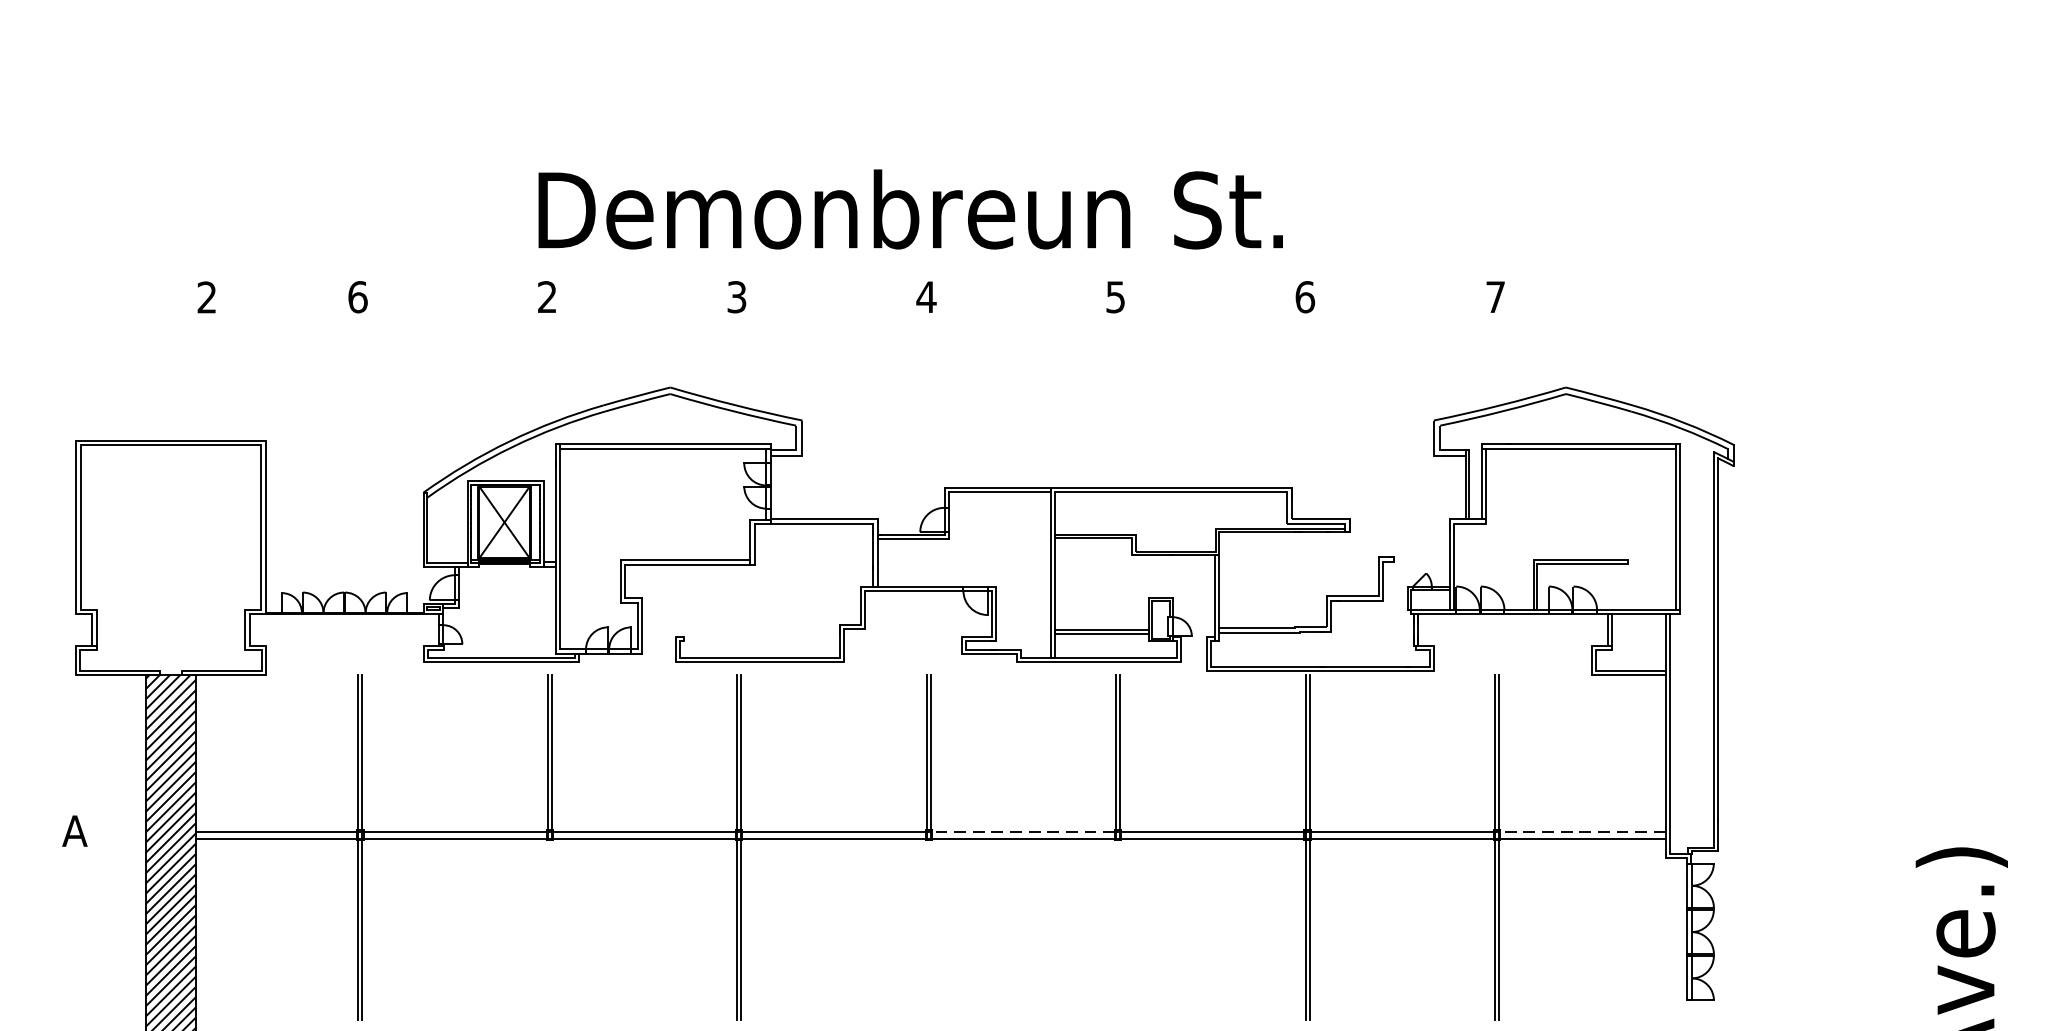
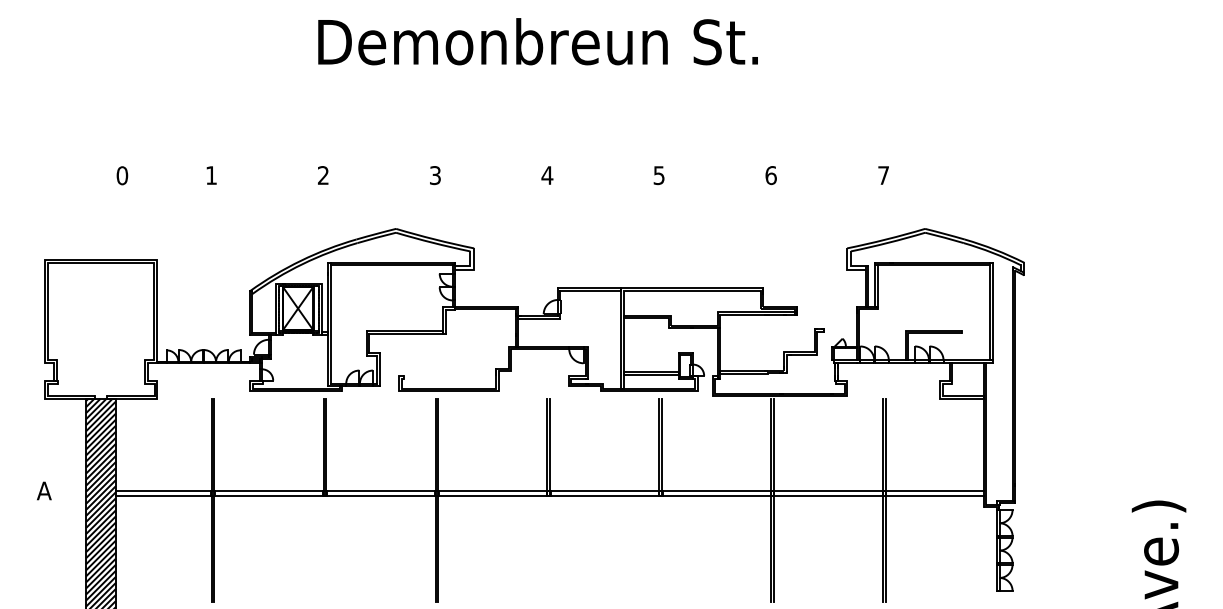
text: (909, 209) -> (537, 41), moved
text: (207, 297) -> (122, 175), 2 -> 0
text: (357, 297) -> (211, 175), 6 -> 1
line: (1023, 832) -> (604, 491), dashed -> solid
line: (1583, 832) -> (935, 491), dashed -> solid

